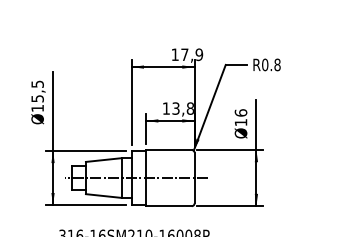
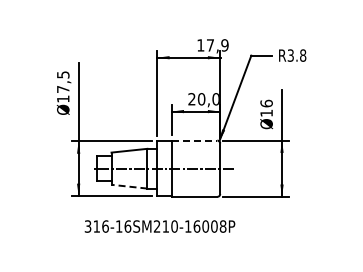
text: (264, 64) -> (290, 55), R0.8 -> R3.8
text: (37, 98) -> (63, 89), Ø15,5 -> Ø17,5
text: (177, 108) -> (203, 99), 13,8 -> 20,0
line: (168, 149) -> (194, 140), solid -> dashed
line: (102, 195) -> (128, 186), solid -> dashed

